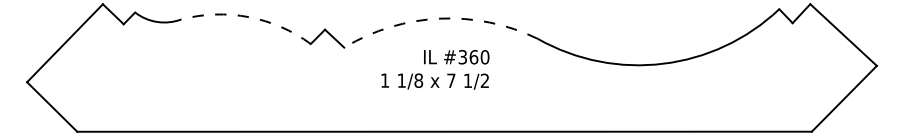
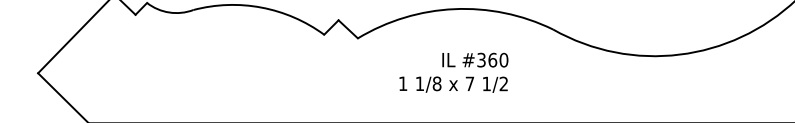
arc: (248, 17) -> (261, 8), dashed -> solid
arc: (439, 18) -> (453, 9), dashed -> solid
text: (435, 69) -> (453, 72), moved

